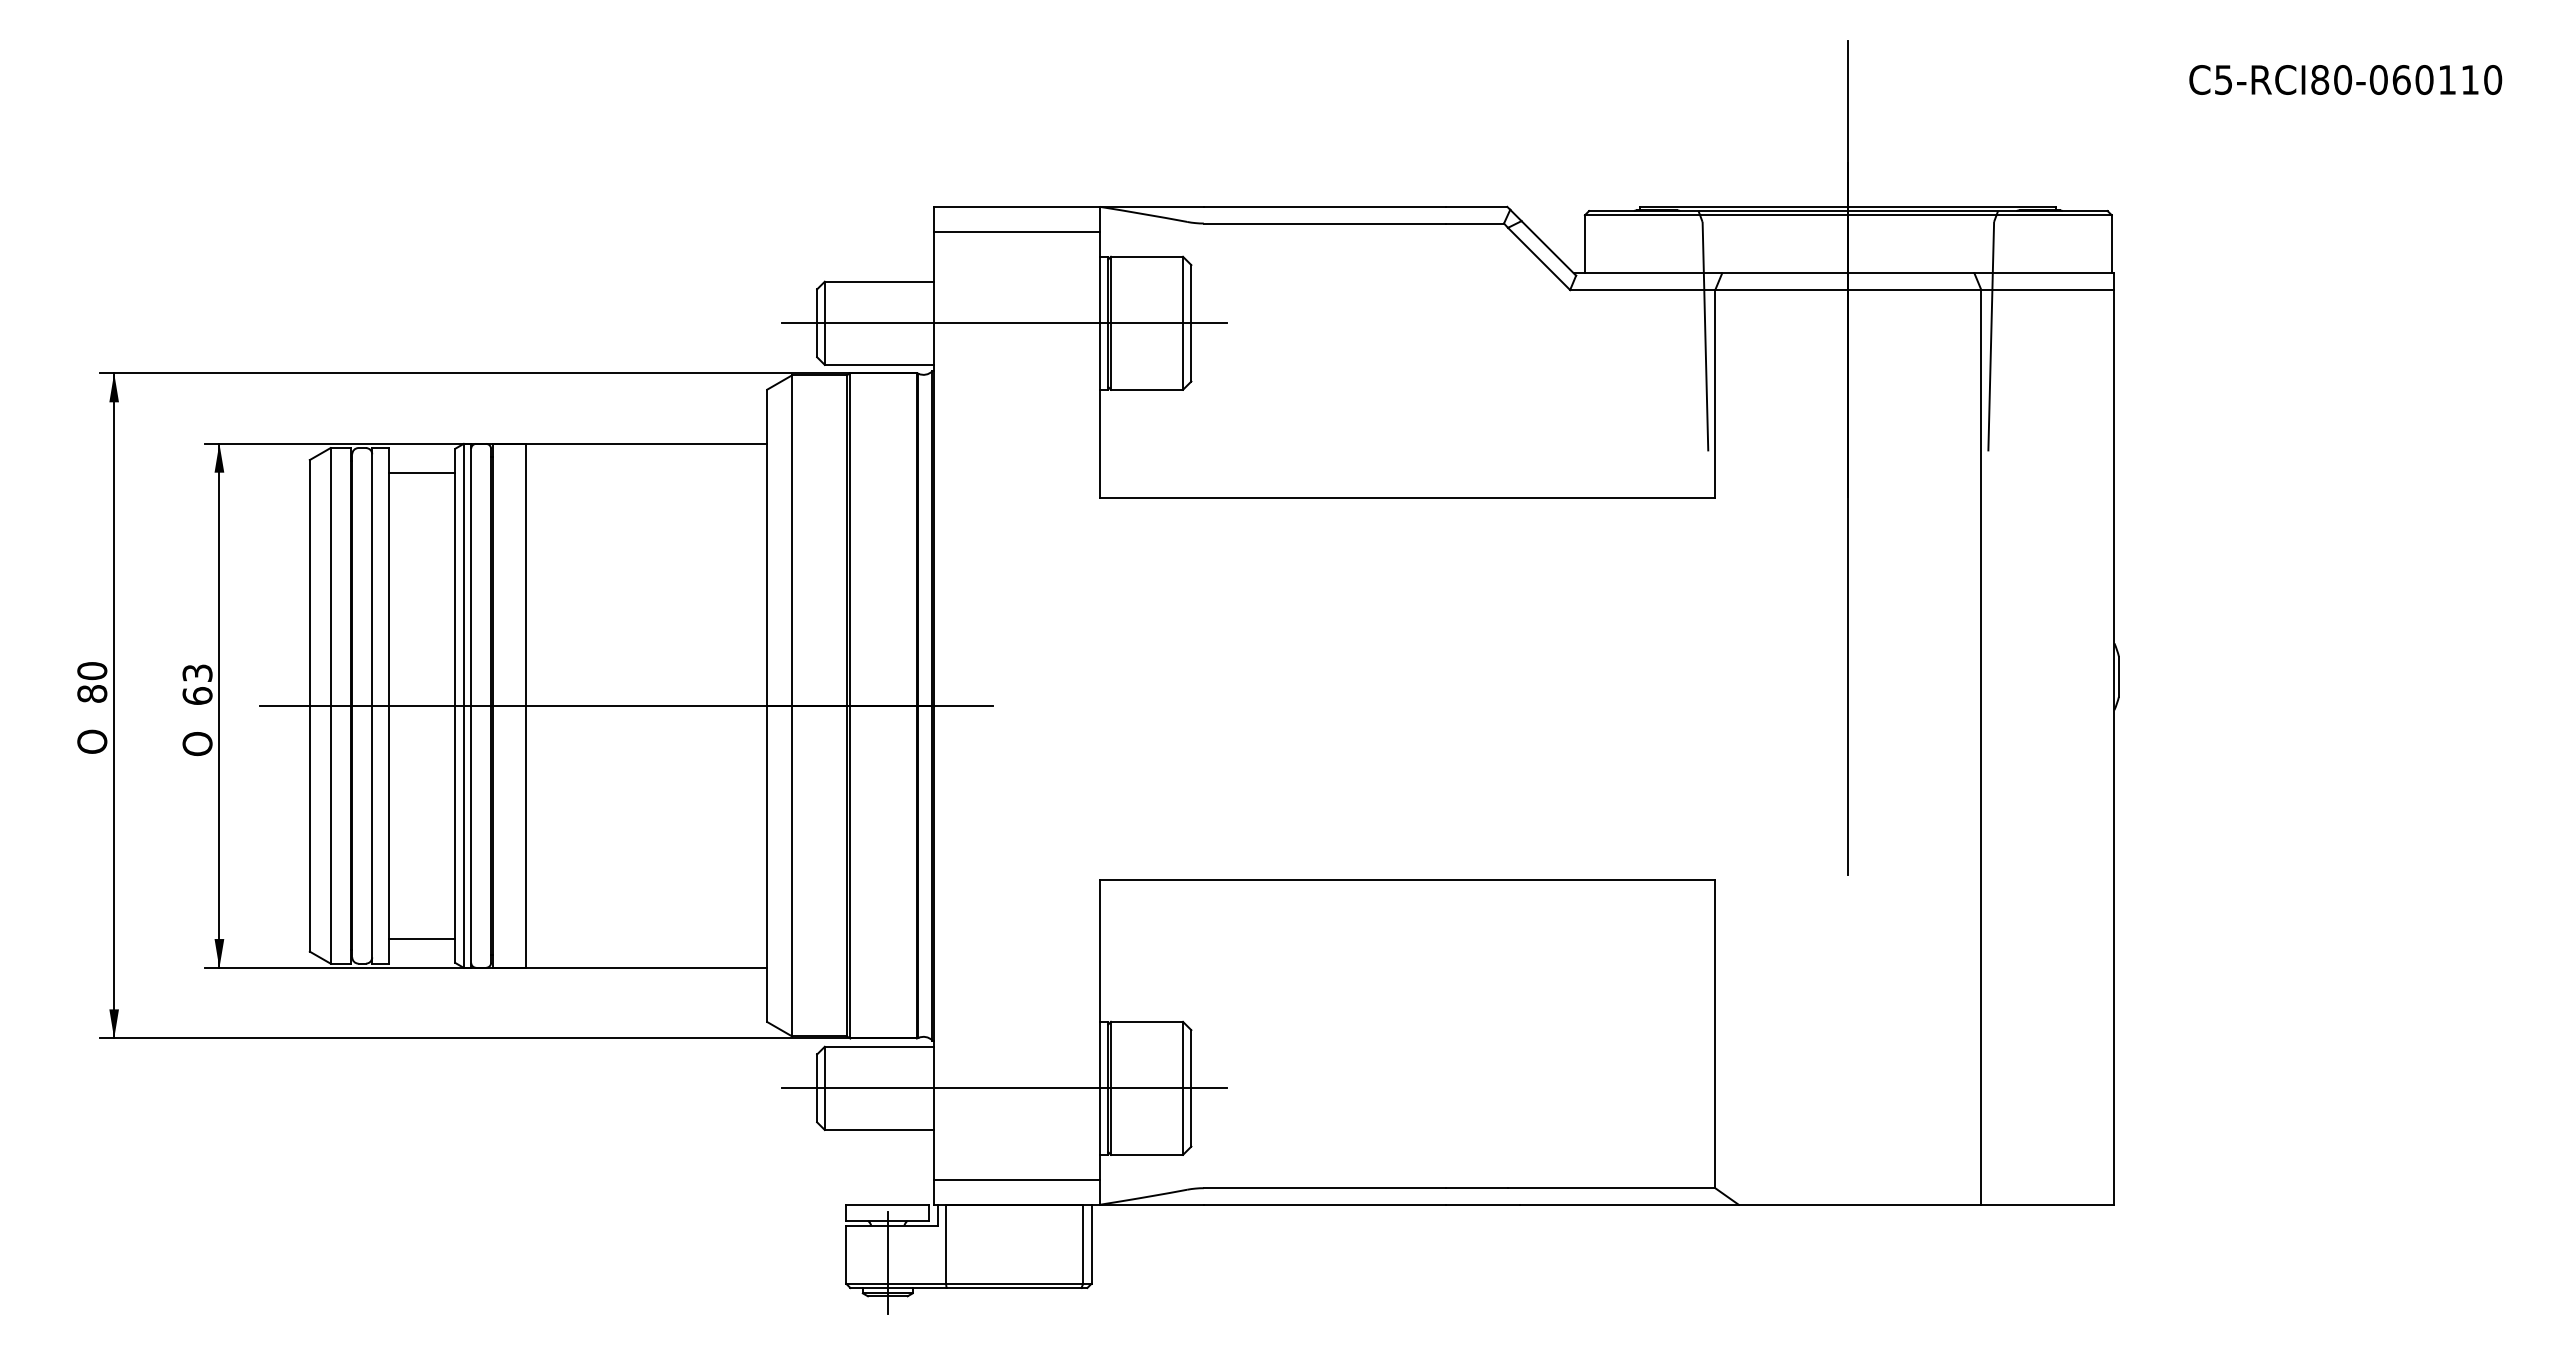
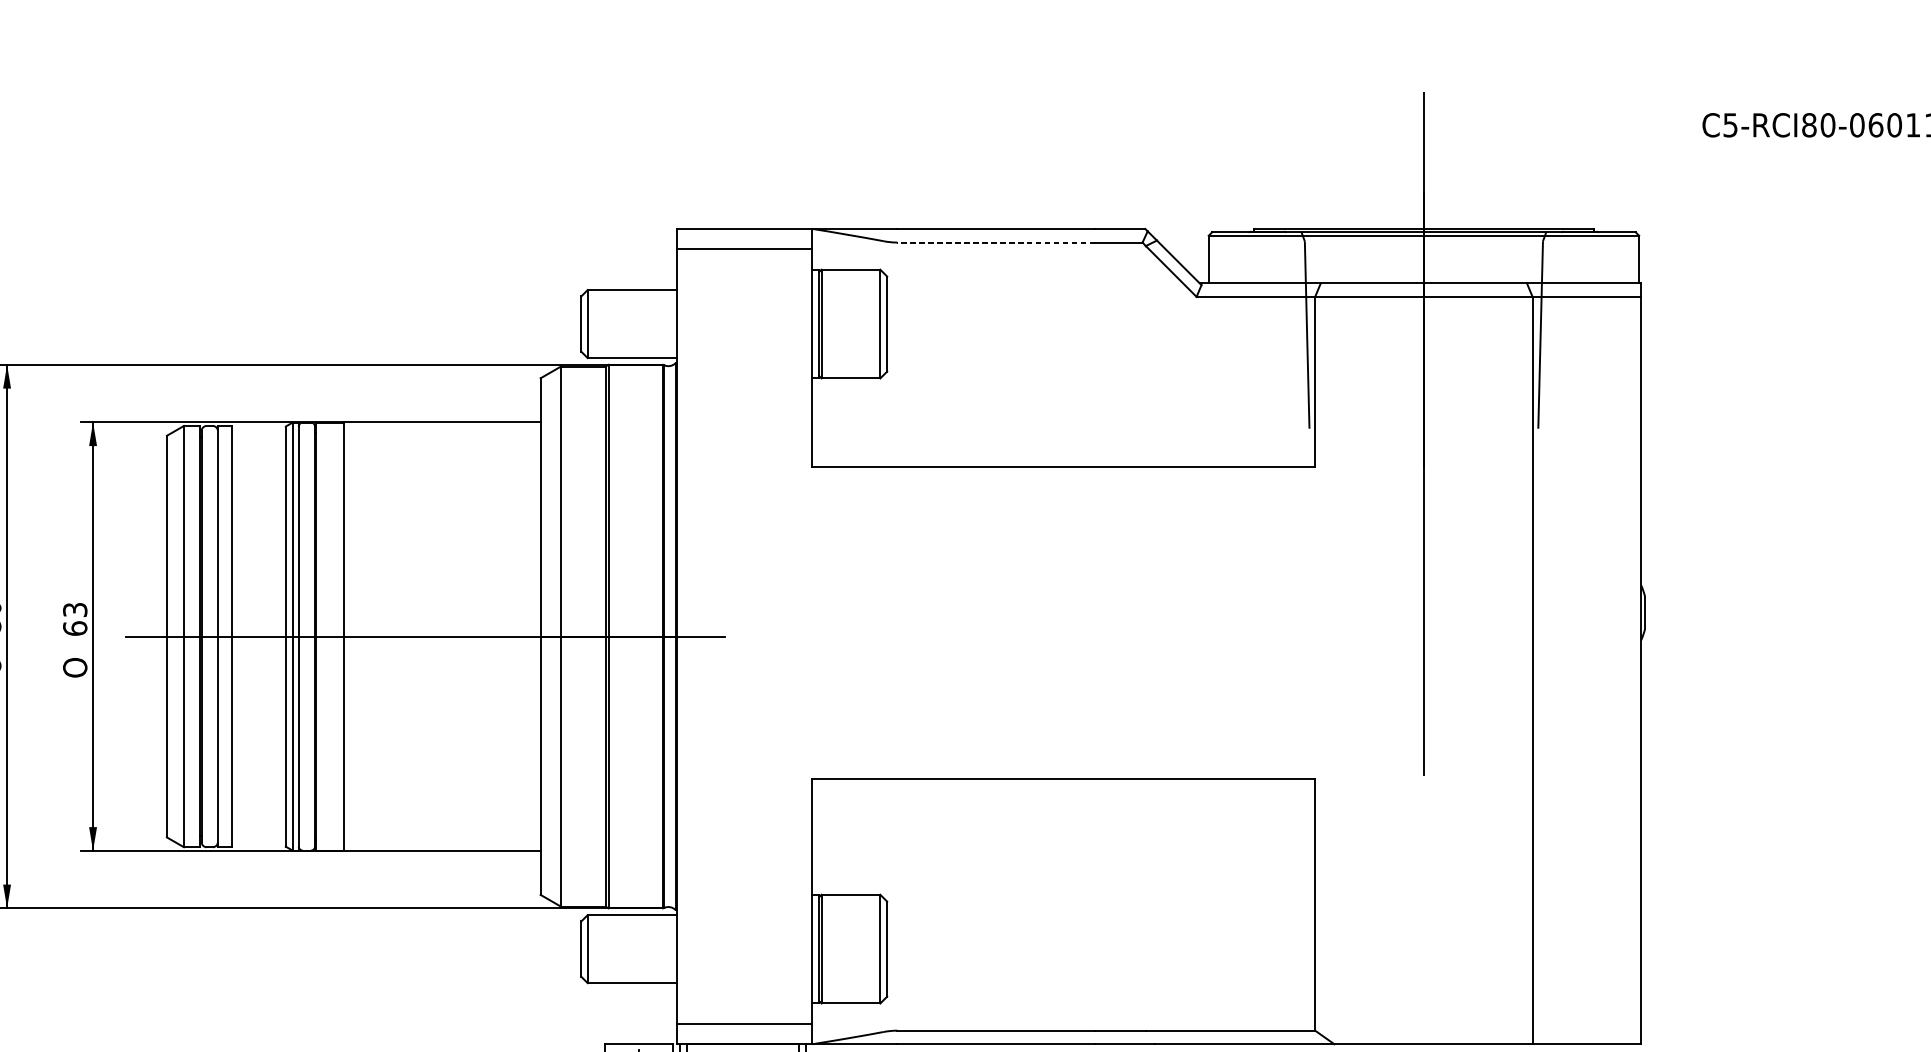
line: (1324, 223) -> (995, 242), solid -> dashed
line: (1004, 323) -> (734, 324), removed
line: (421, 473) -> (258, 446), removed
line: (421, 938) -> (258, 826), removed
line: (1004, 1088) -> (734, 949), removed

